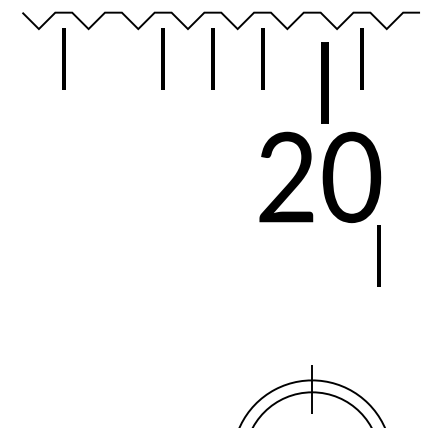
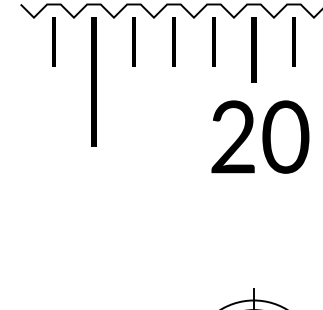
part: (324, 82) -> (253, 49), moved
part: (112, 108) -> (93, 81), added
line: (378, 255) -> (307, 199), removed

